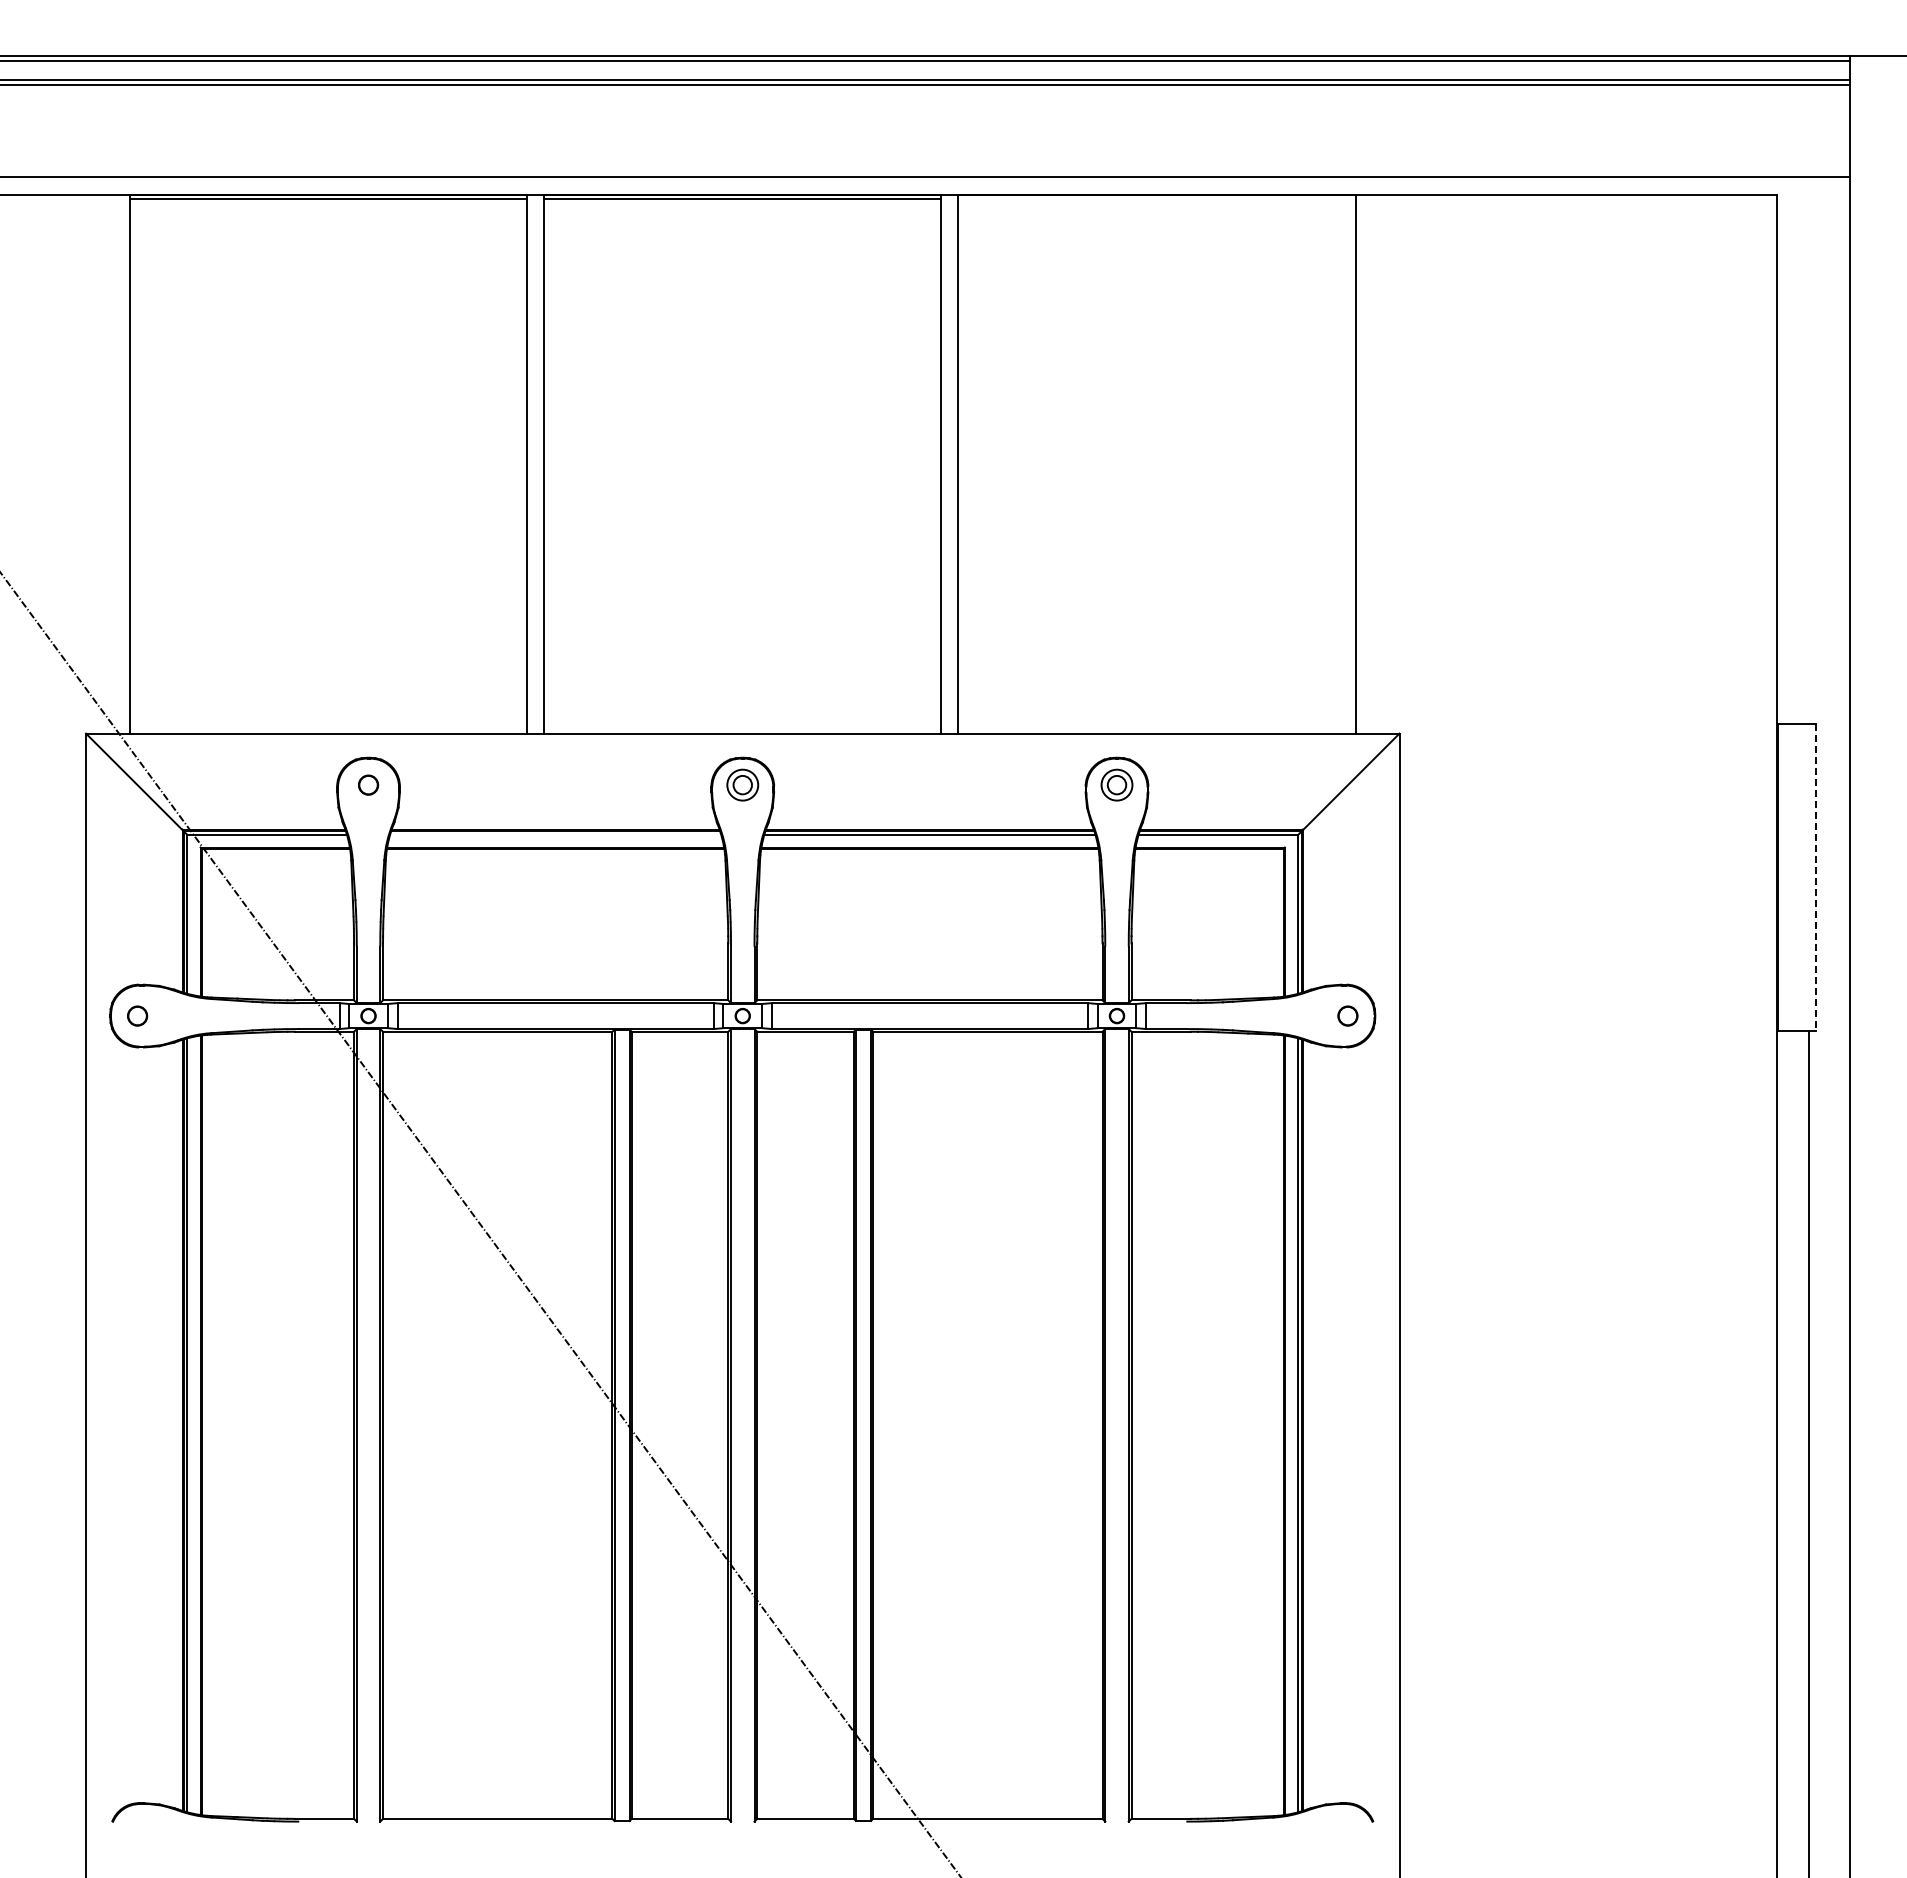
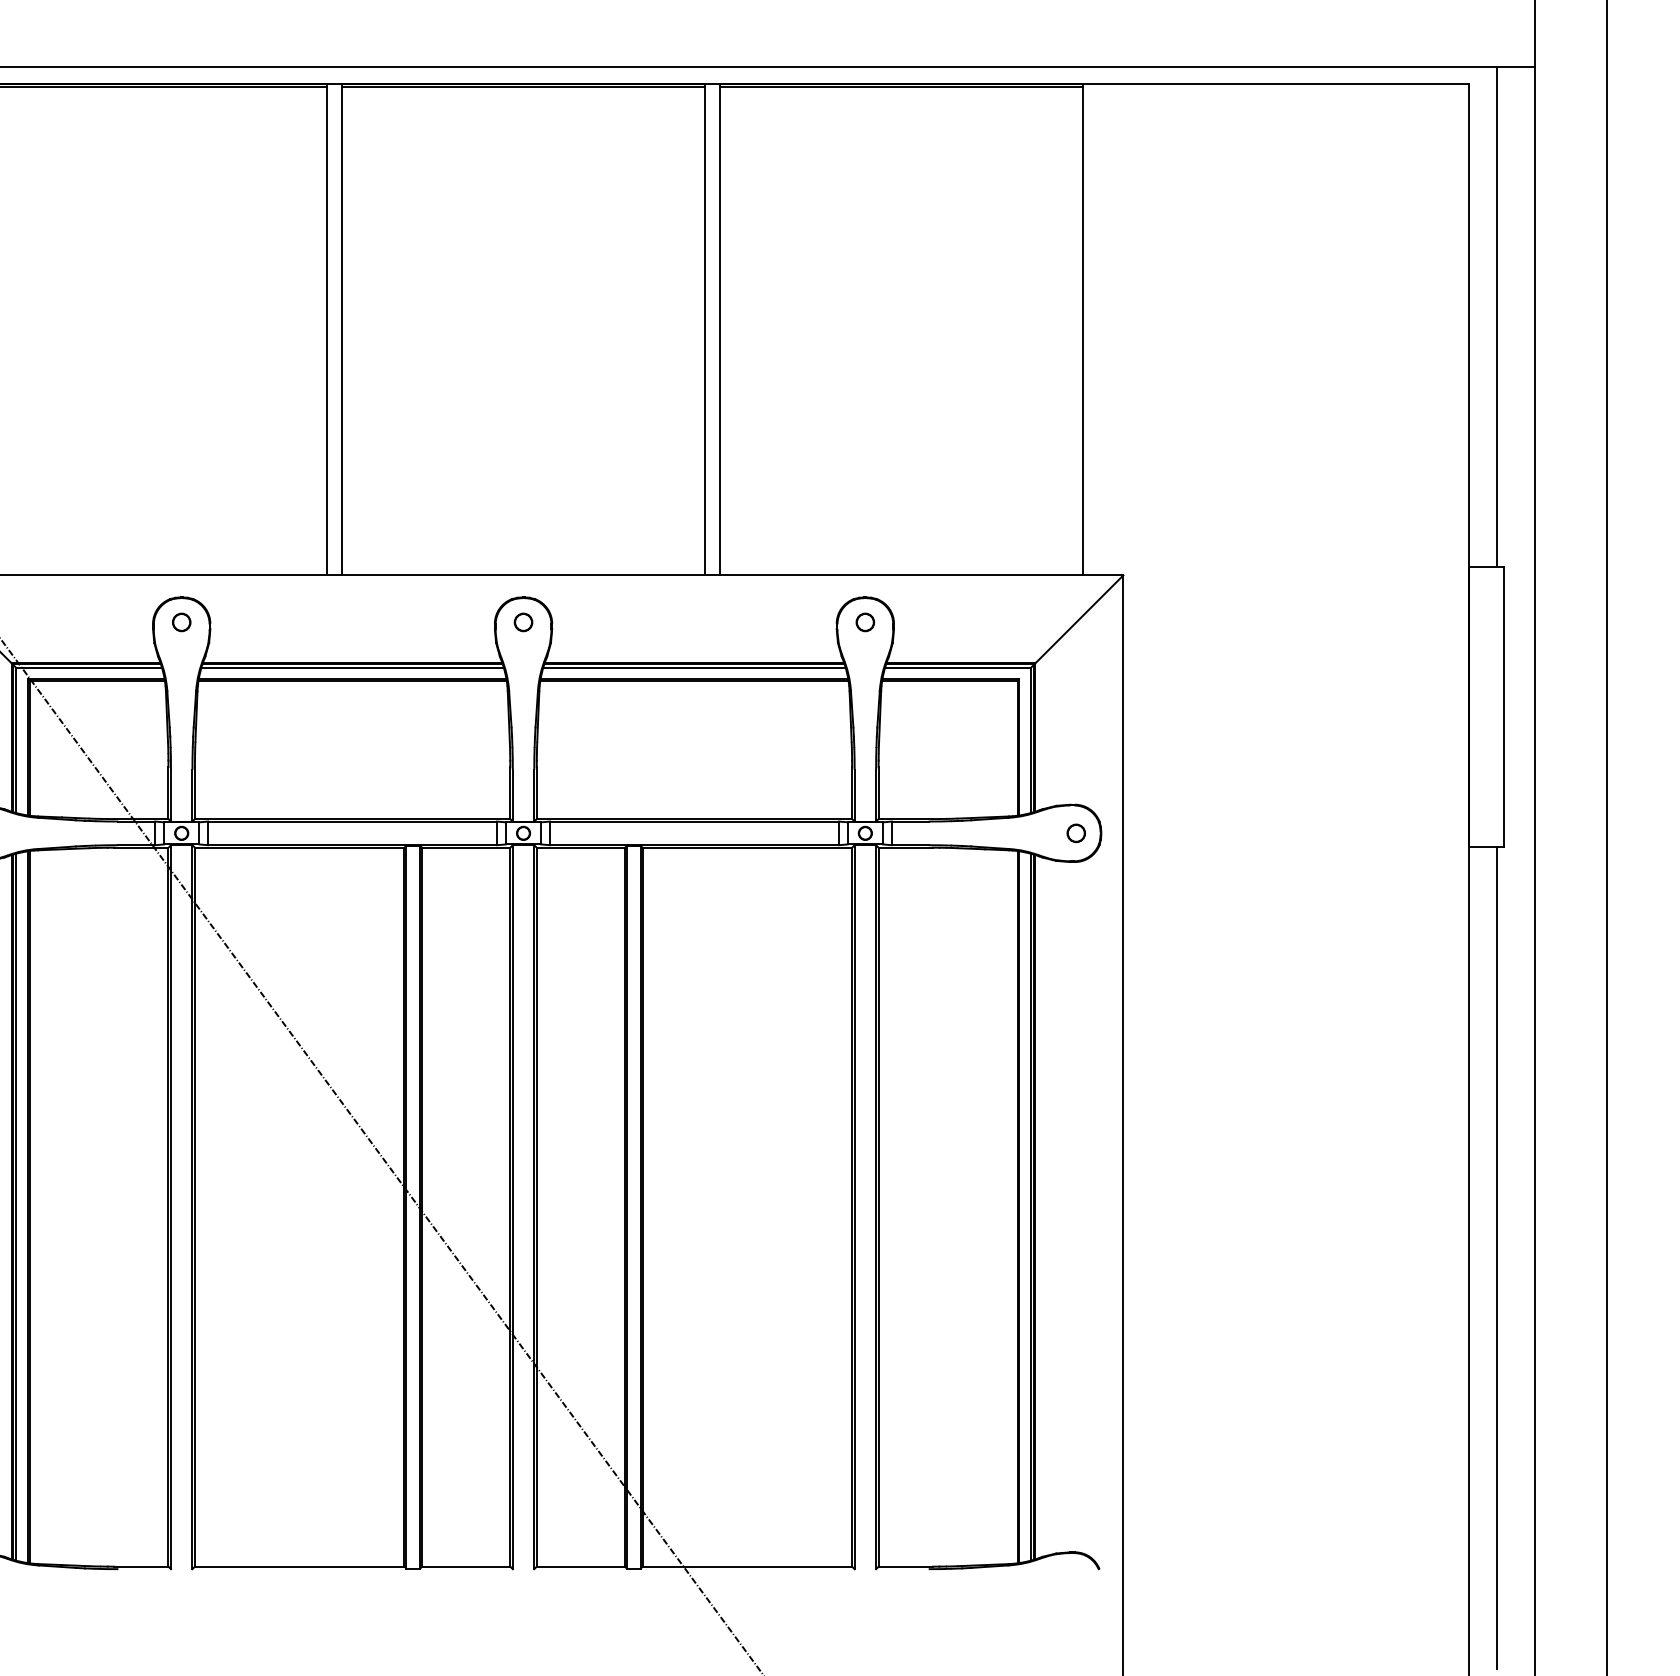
line: (1156, 198) -> (901, 86), added
line: (1808, 450) -> (1496, 316), added
circle: (742, 784) -> (523, 621), size x0.62
circle: (1116, 784) -> (864, 621), size x0.62
line: (555, 835) -> (352, 668), added
line: (1815, 877) -> (1503, 706), dashed -> solid

